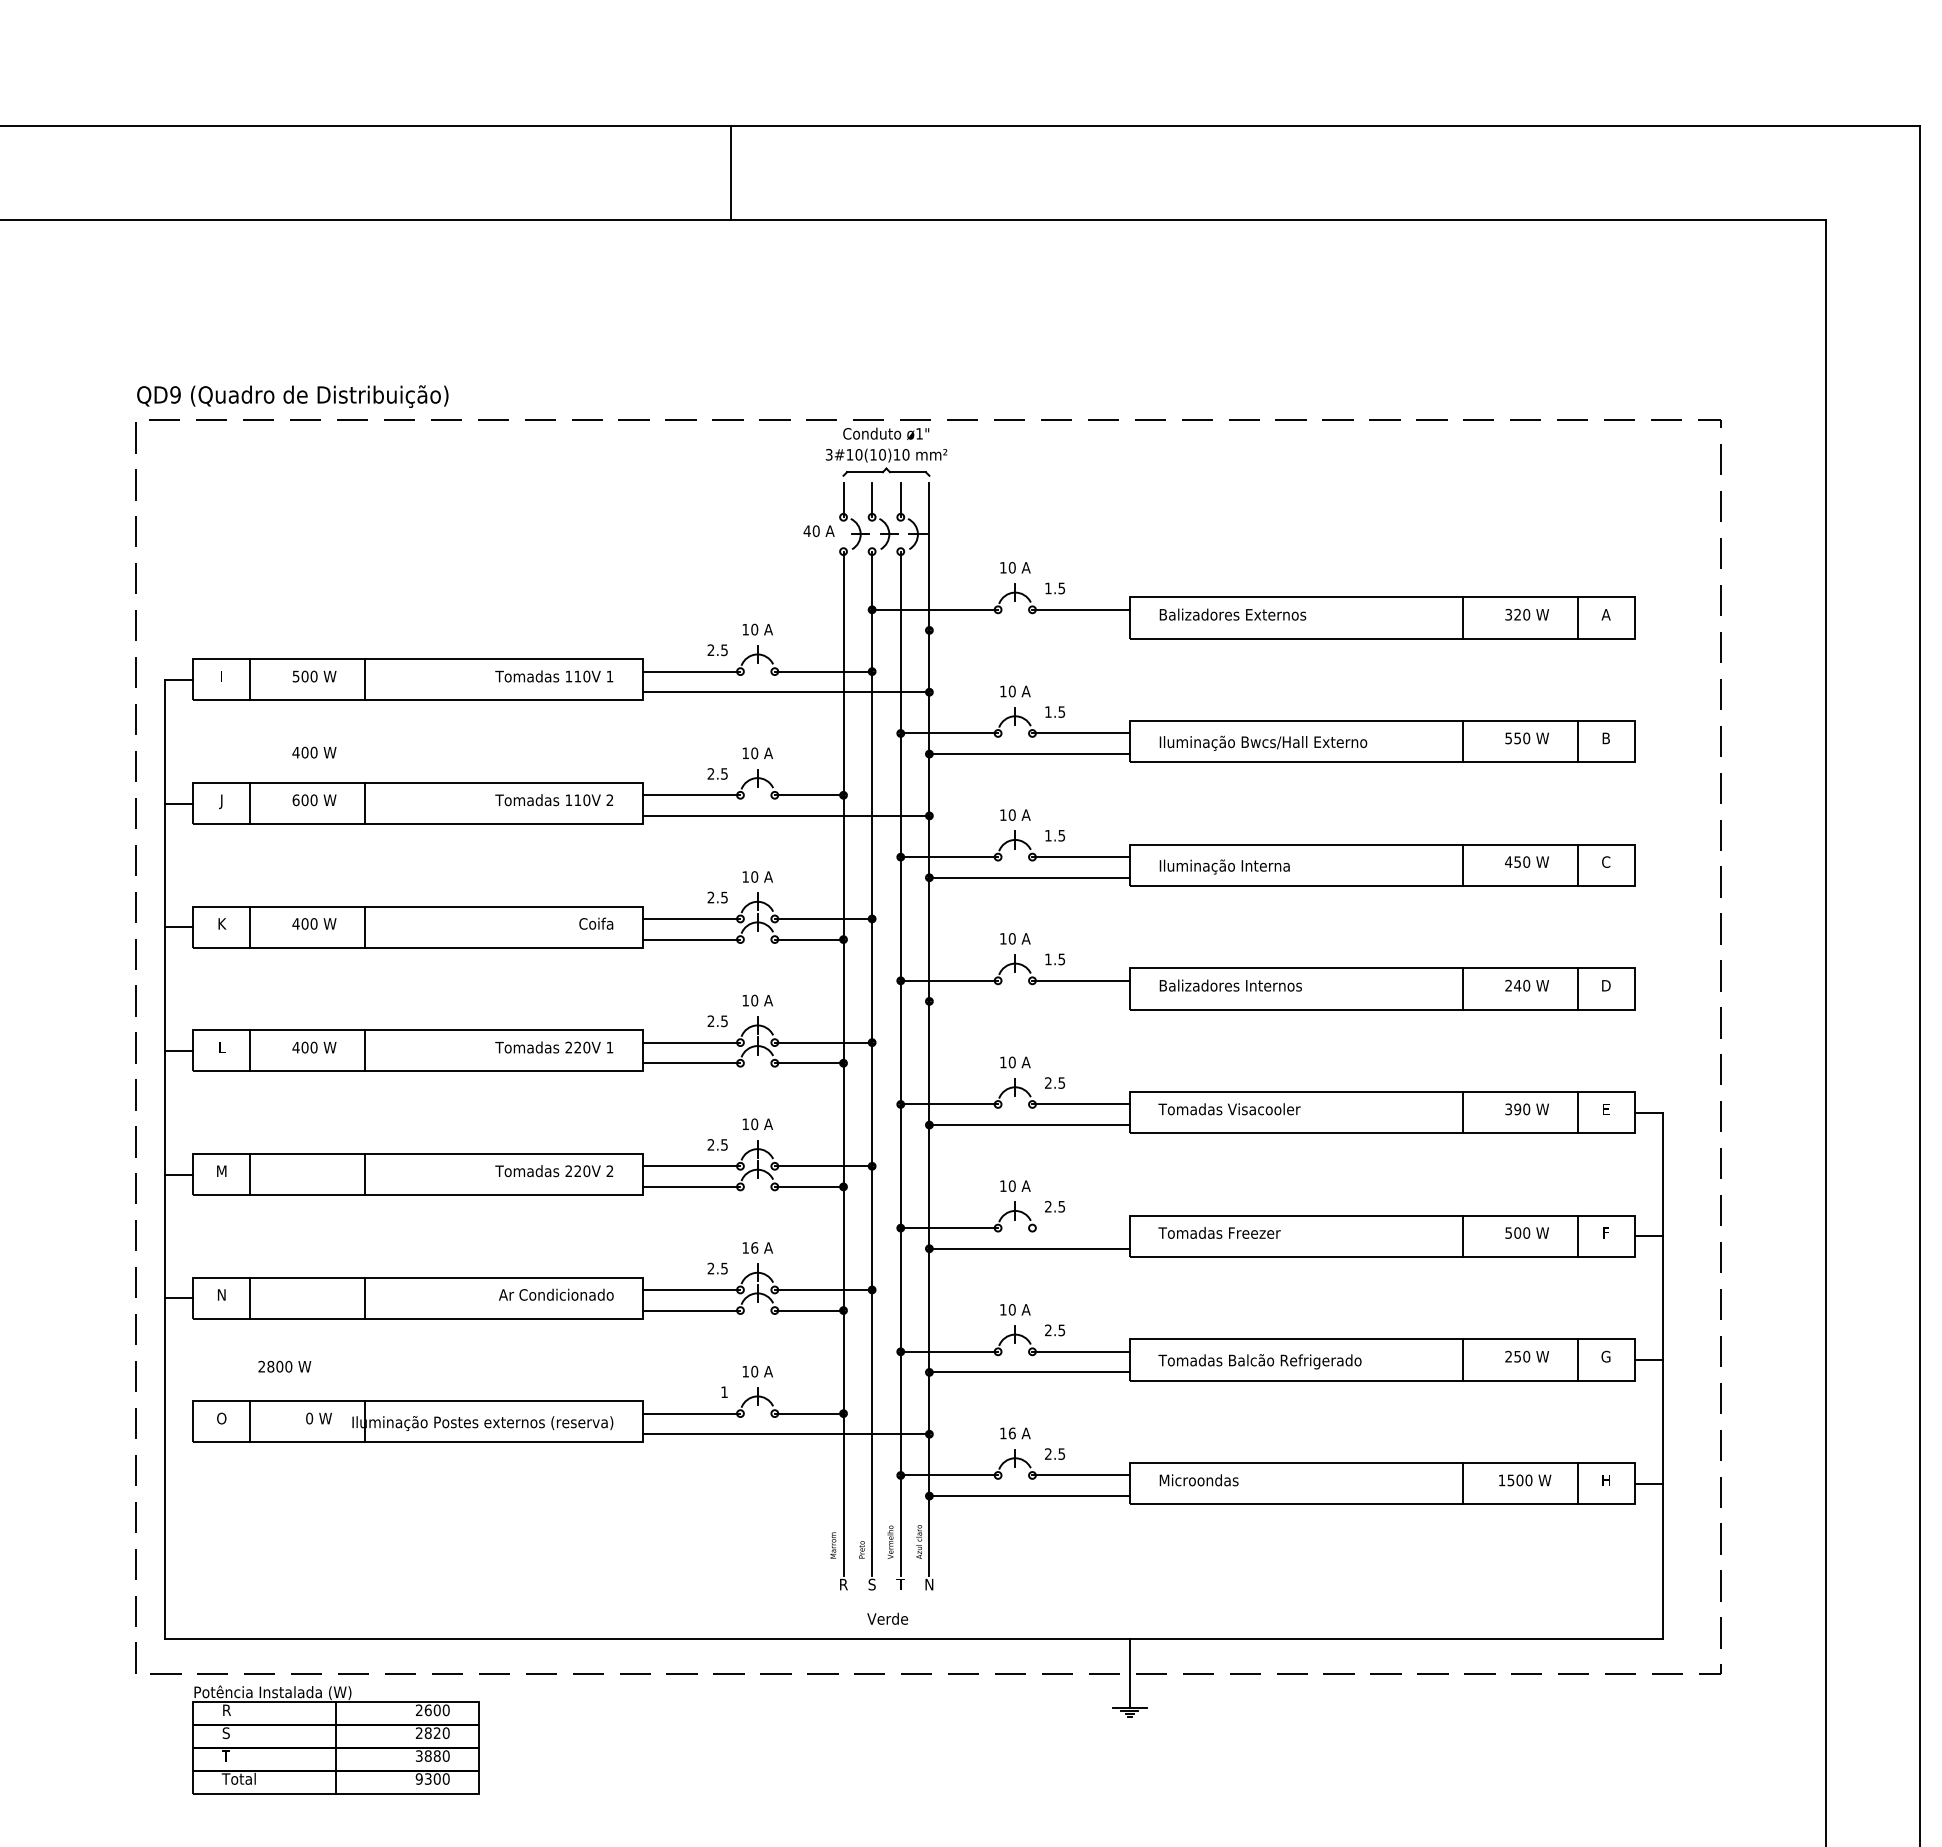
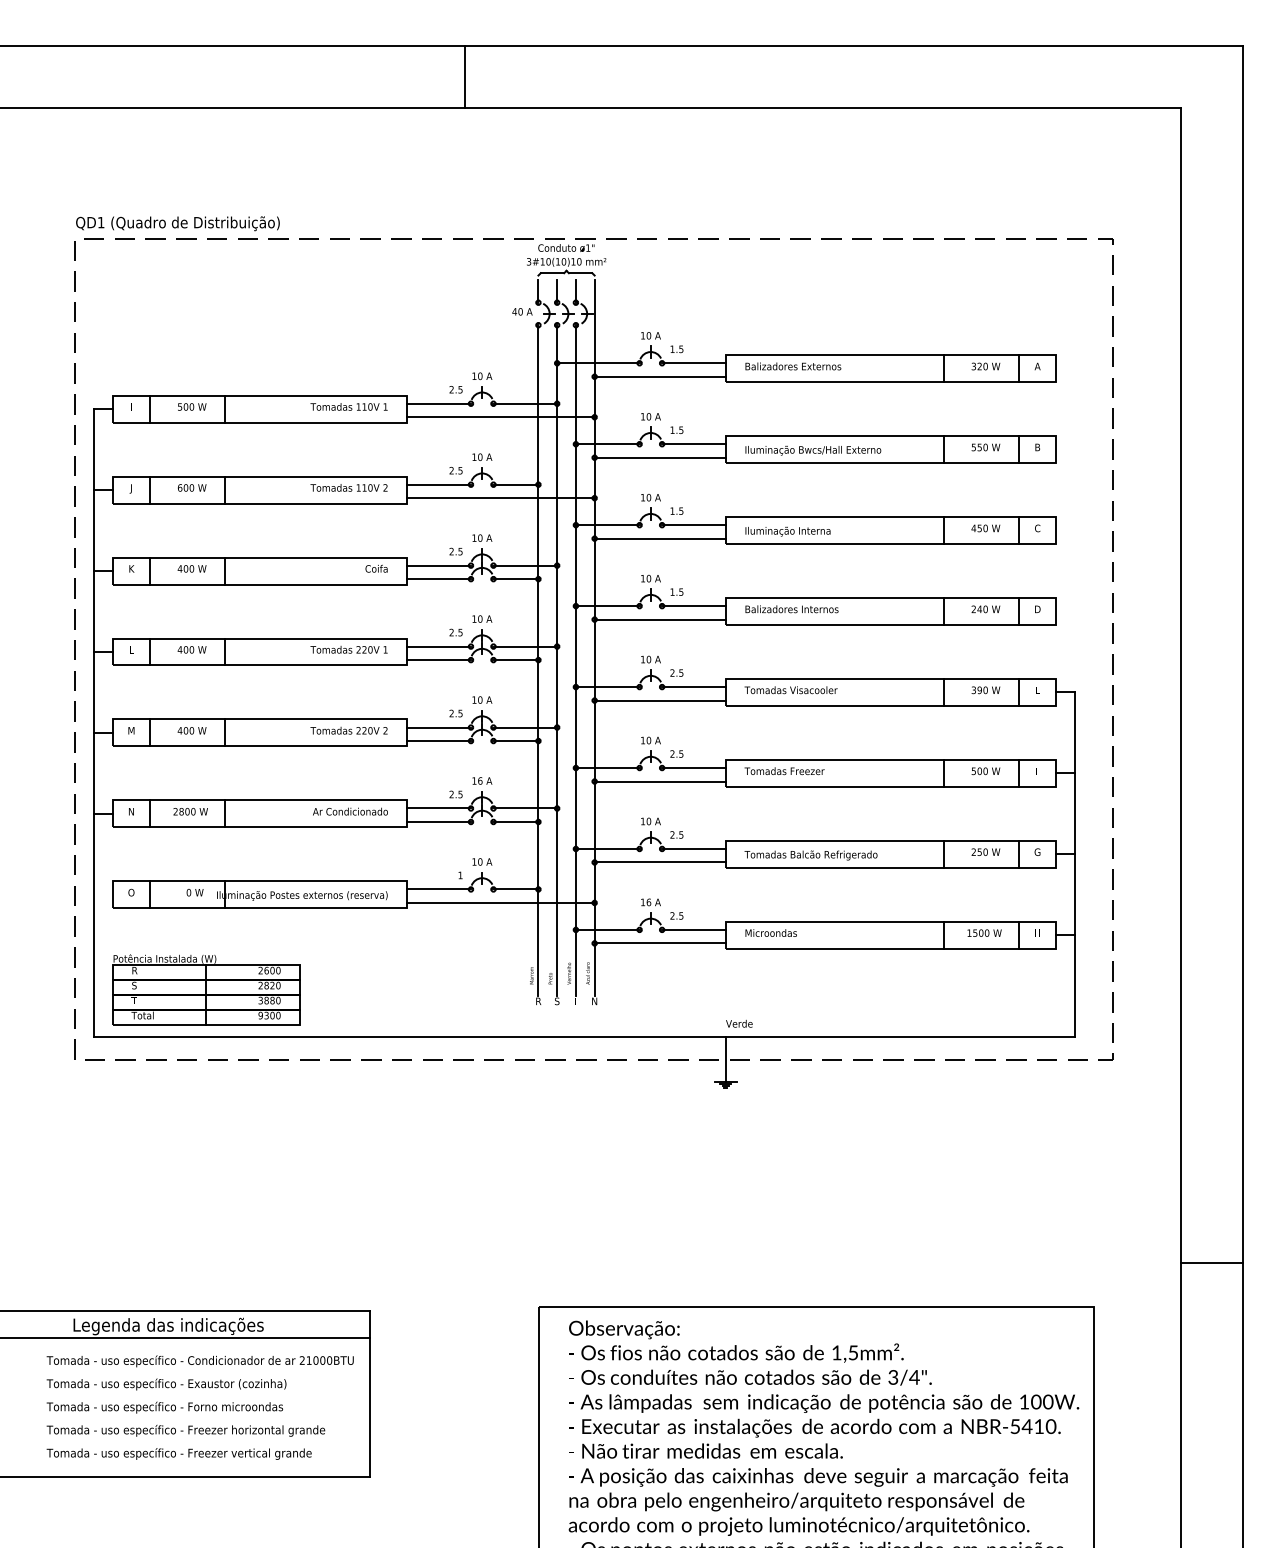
text: (174, 394) -> (100, 222), QD9 -> QD1
line: (1028, 629) -> (659, 376), added
text: (313, 752) -> (191, 730), moved
line: (1028, 1001) -> (659, 619), added
line: (1080, 1228) -> (693, 768), added
text: (284, 1366) -> (190, 811), moved
text: (887, 1618) -> (739, 1023), moved
part: (336, 1739) -> (206, 989), moved

